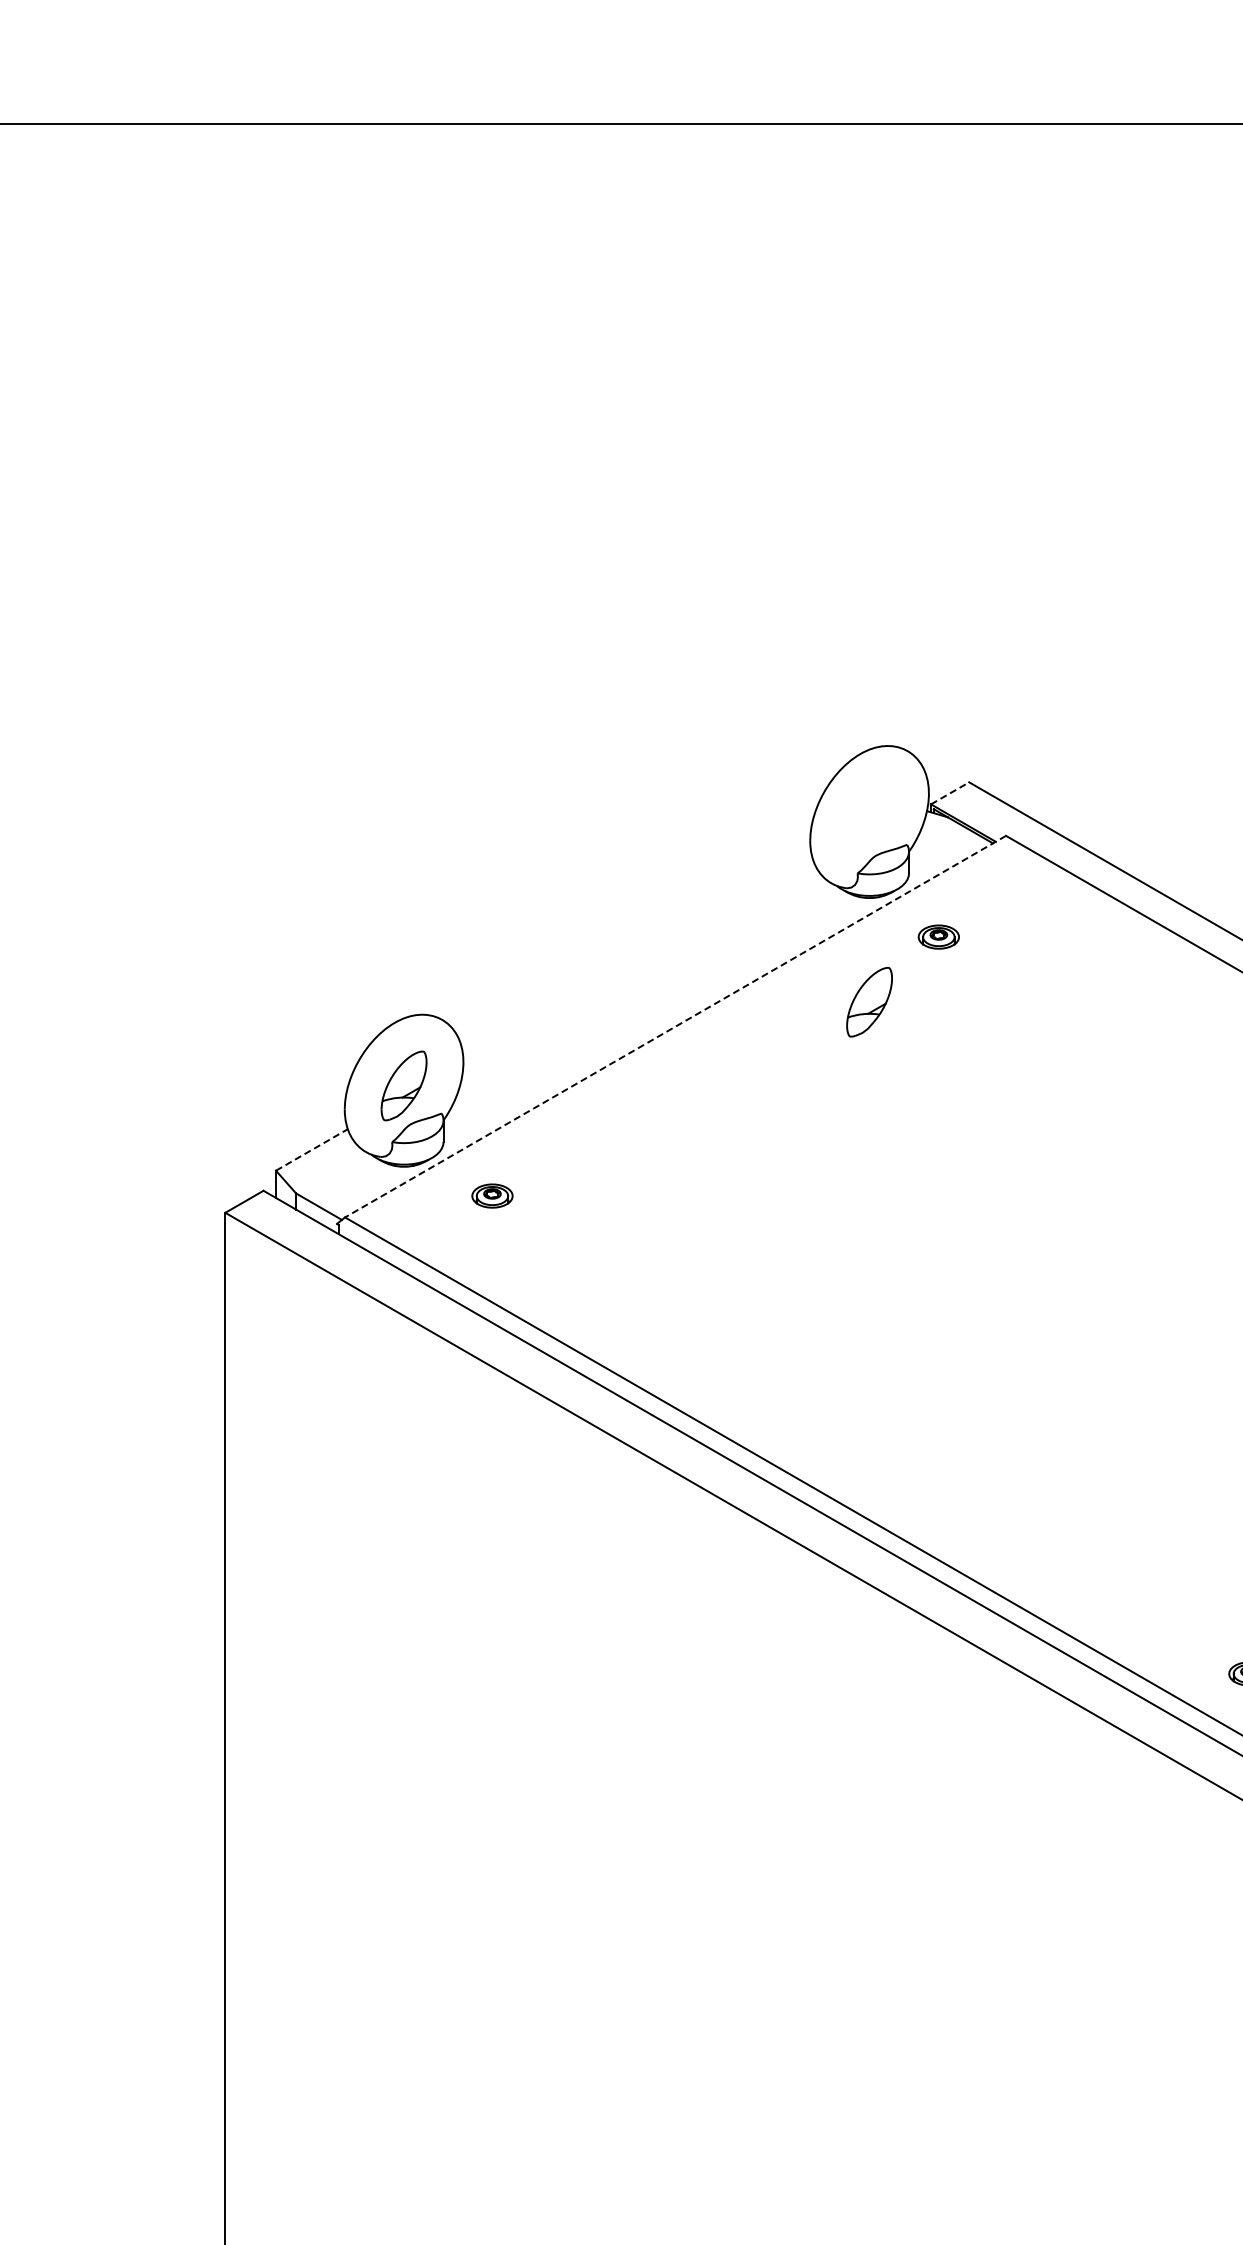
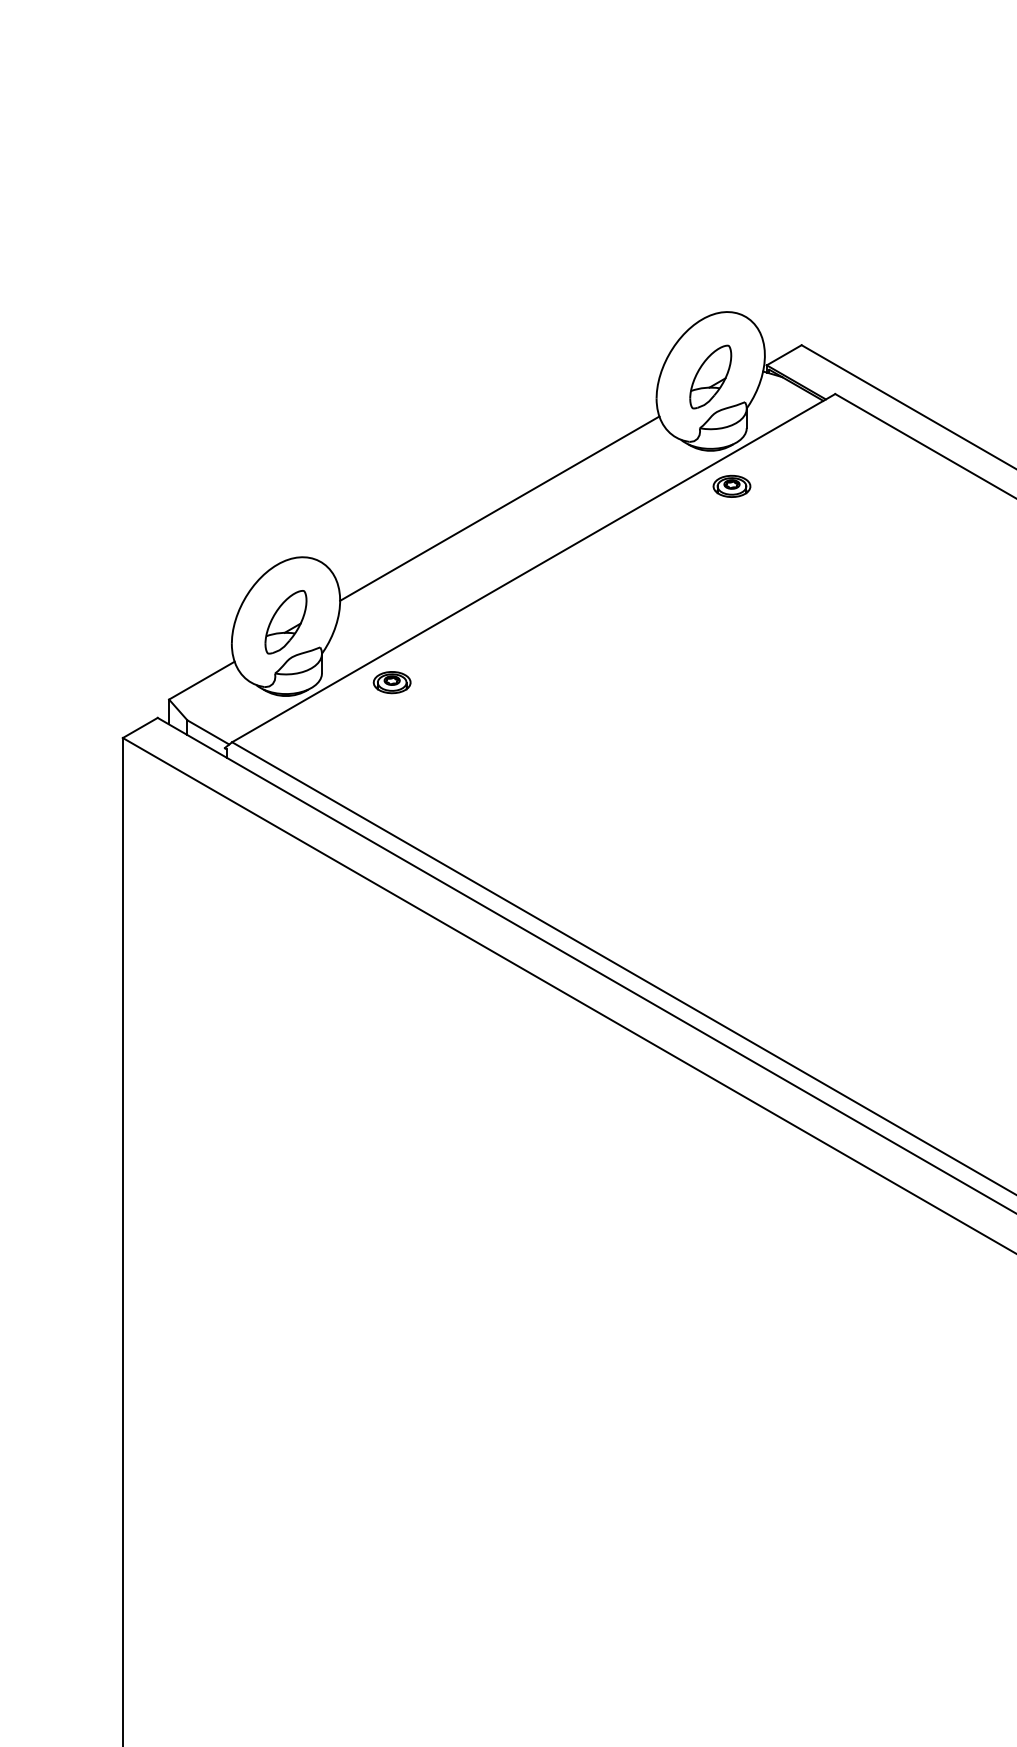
line: (950, 793) -> (784, 355), dashed -> solid
part: (938, 936) -> (731, 485), moved
line: (638, 961) -> (499, 508), added
part: (869, 1002) -> (710, 377), moved
line: (675, 1026) -> (533, 568), dashed -> solid
line: (312, 1149) -> (202, 680), dashed -> solid
part: (492, 1195) -> (392, 682), moved

